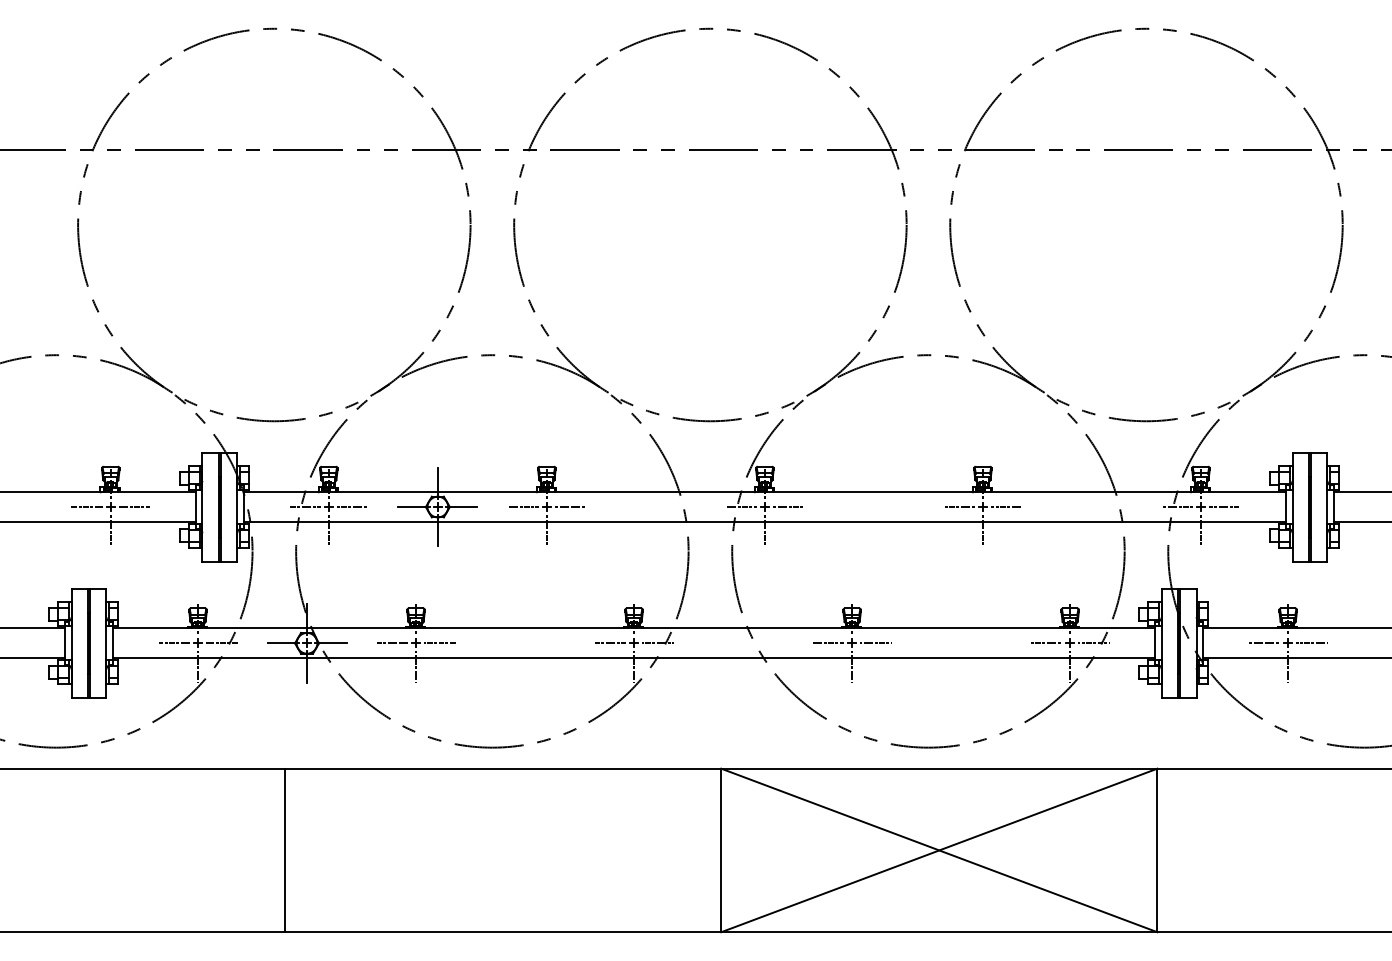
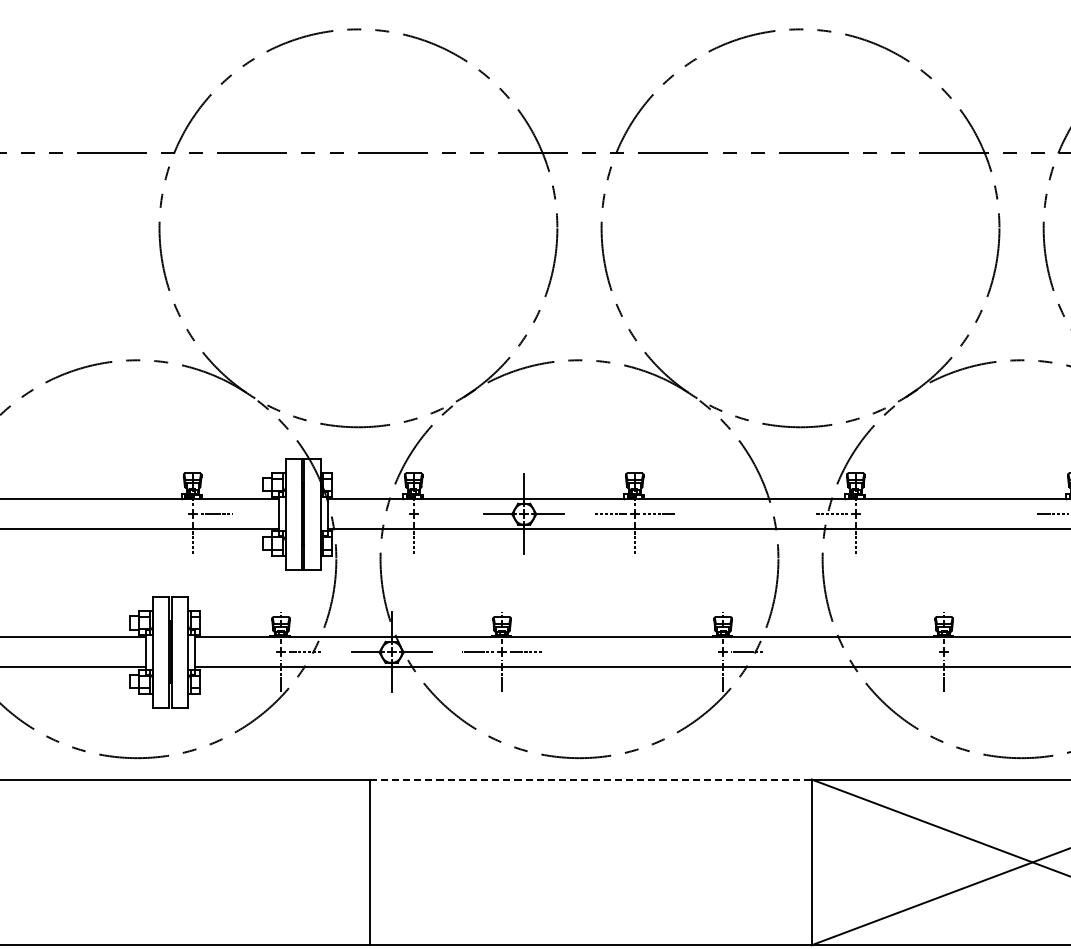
line: (86, 507) -> (168, 514), removed
line: (305, 507) -> (390, 514), removed
line: (352, 507) -> (437, 514), removed
line: (788, 507) -> (879, 514), removed
line: (174, 643) -> (257, 652), removed
line: (610, 643) -> (699, 652), removed
line: (828, 643) -> (920, 652), removed
line: (875, 643) -> (967, 652), removed
line: (503, 768) -> (590, 779), solid -> dashed

